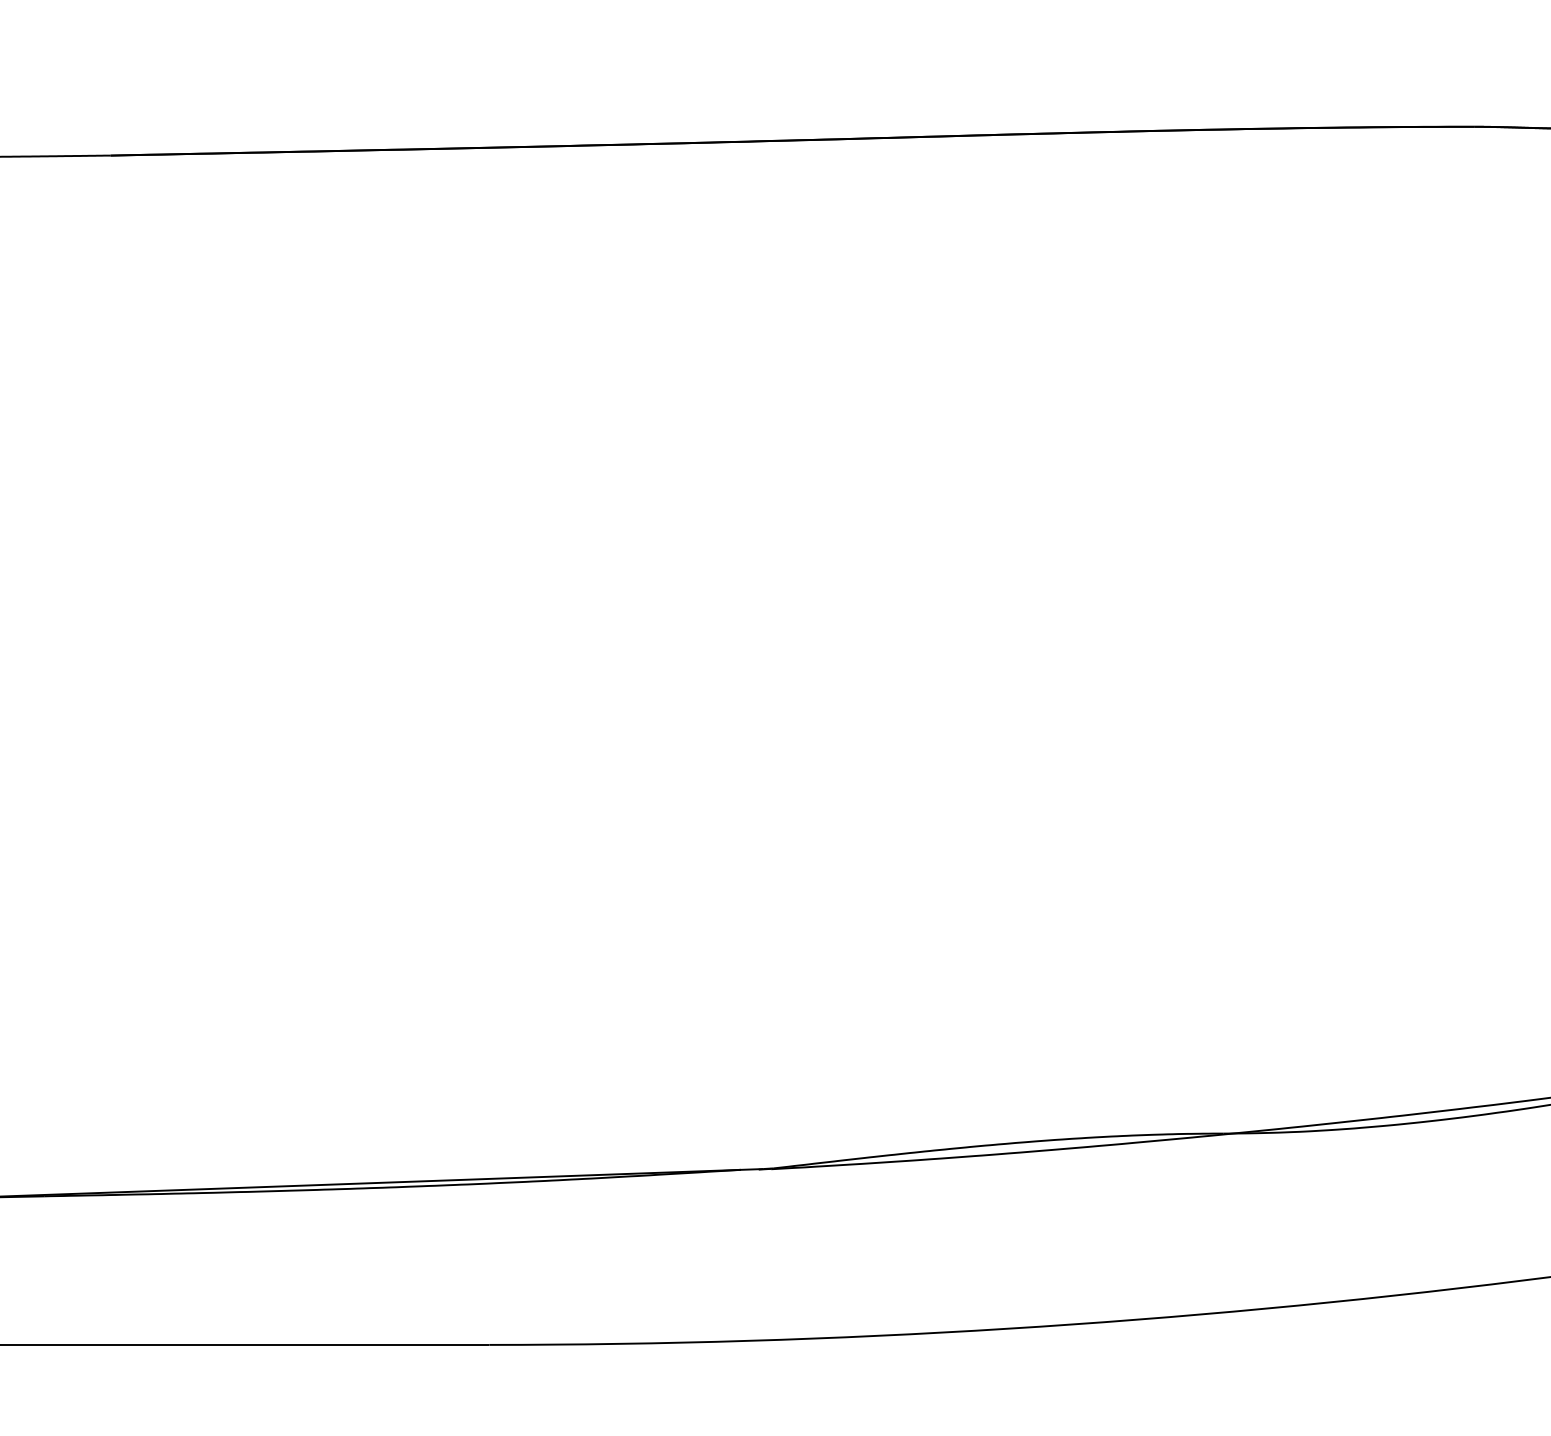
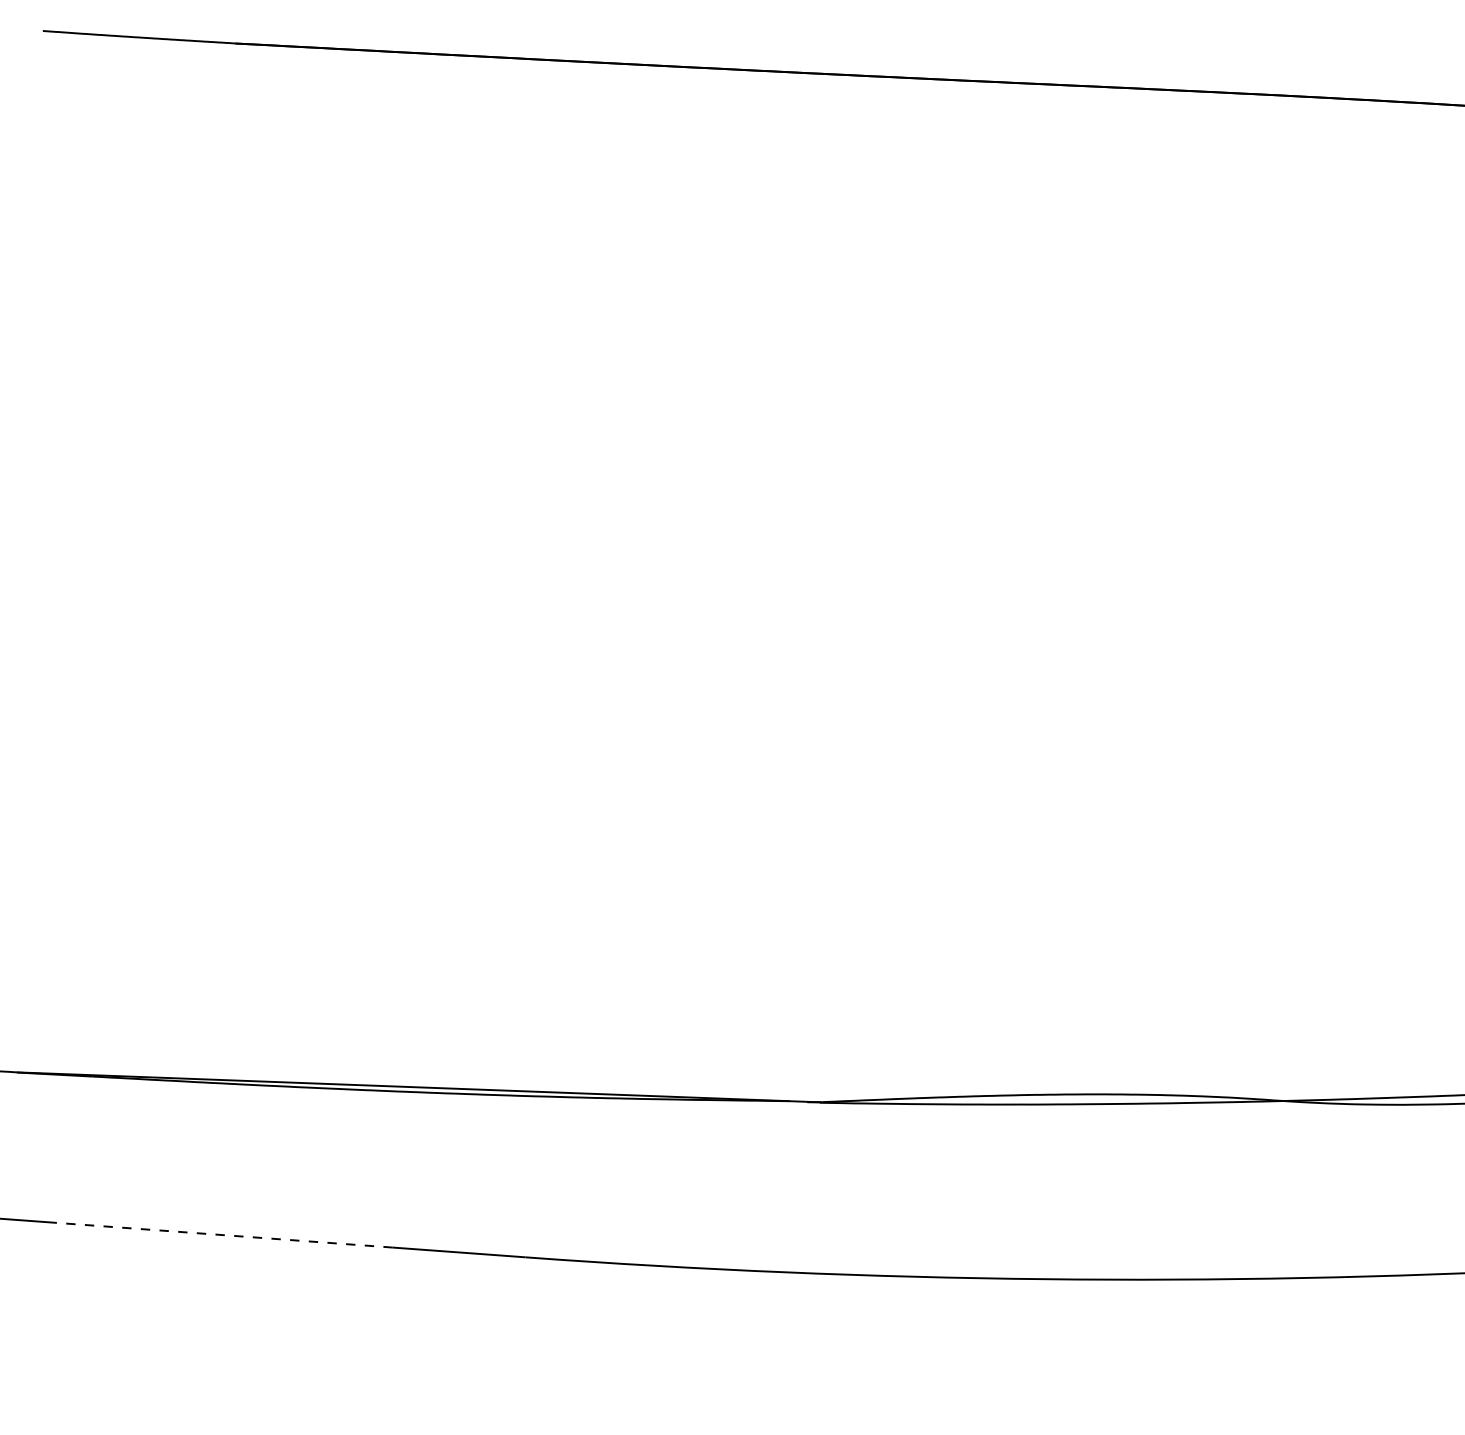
line: (184, 1344) -> (221, 1234), solid -> dashed

